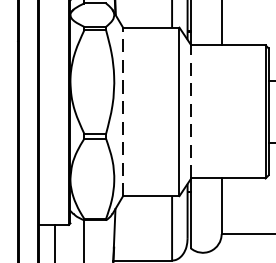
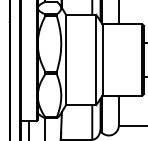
line: (124, 110) -> (66, 59), dashed -> solid
line: (191, 110) -> (102, 59), dashed -> solid

